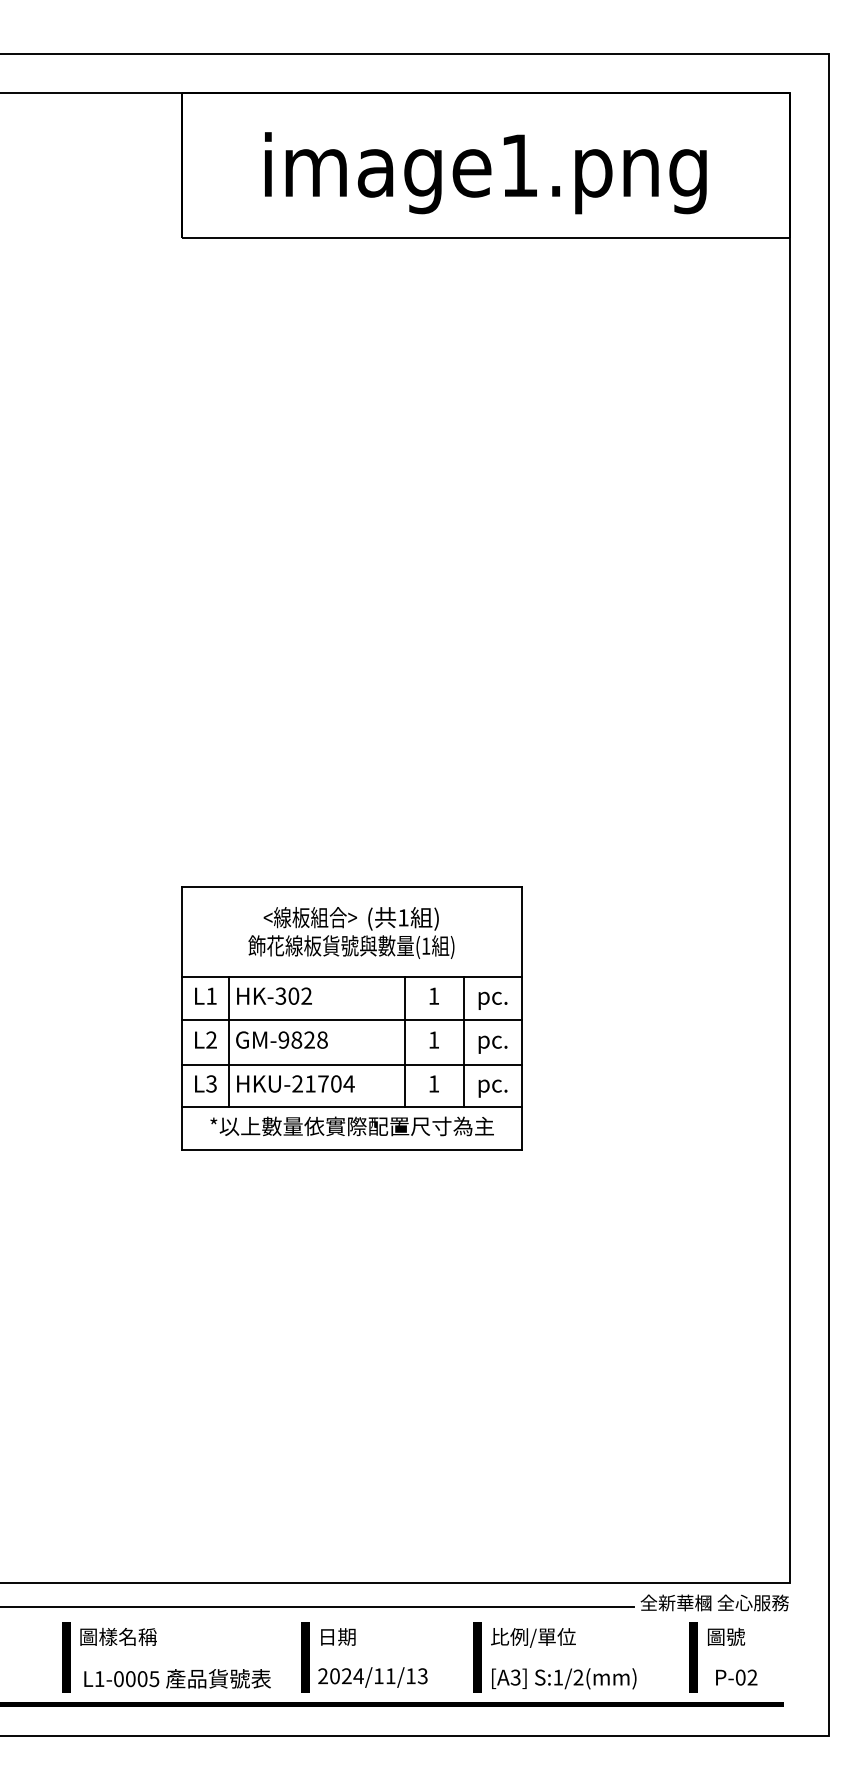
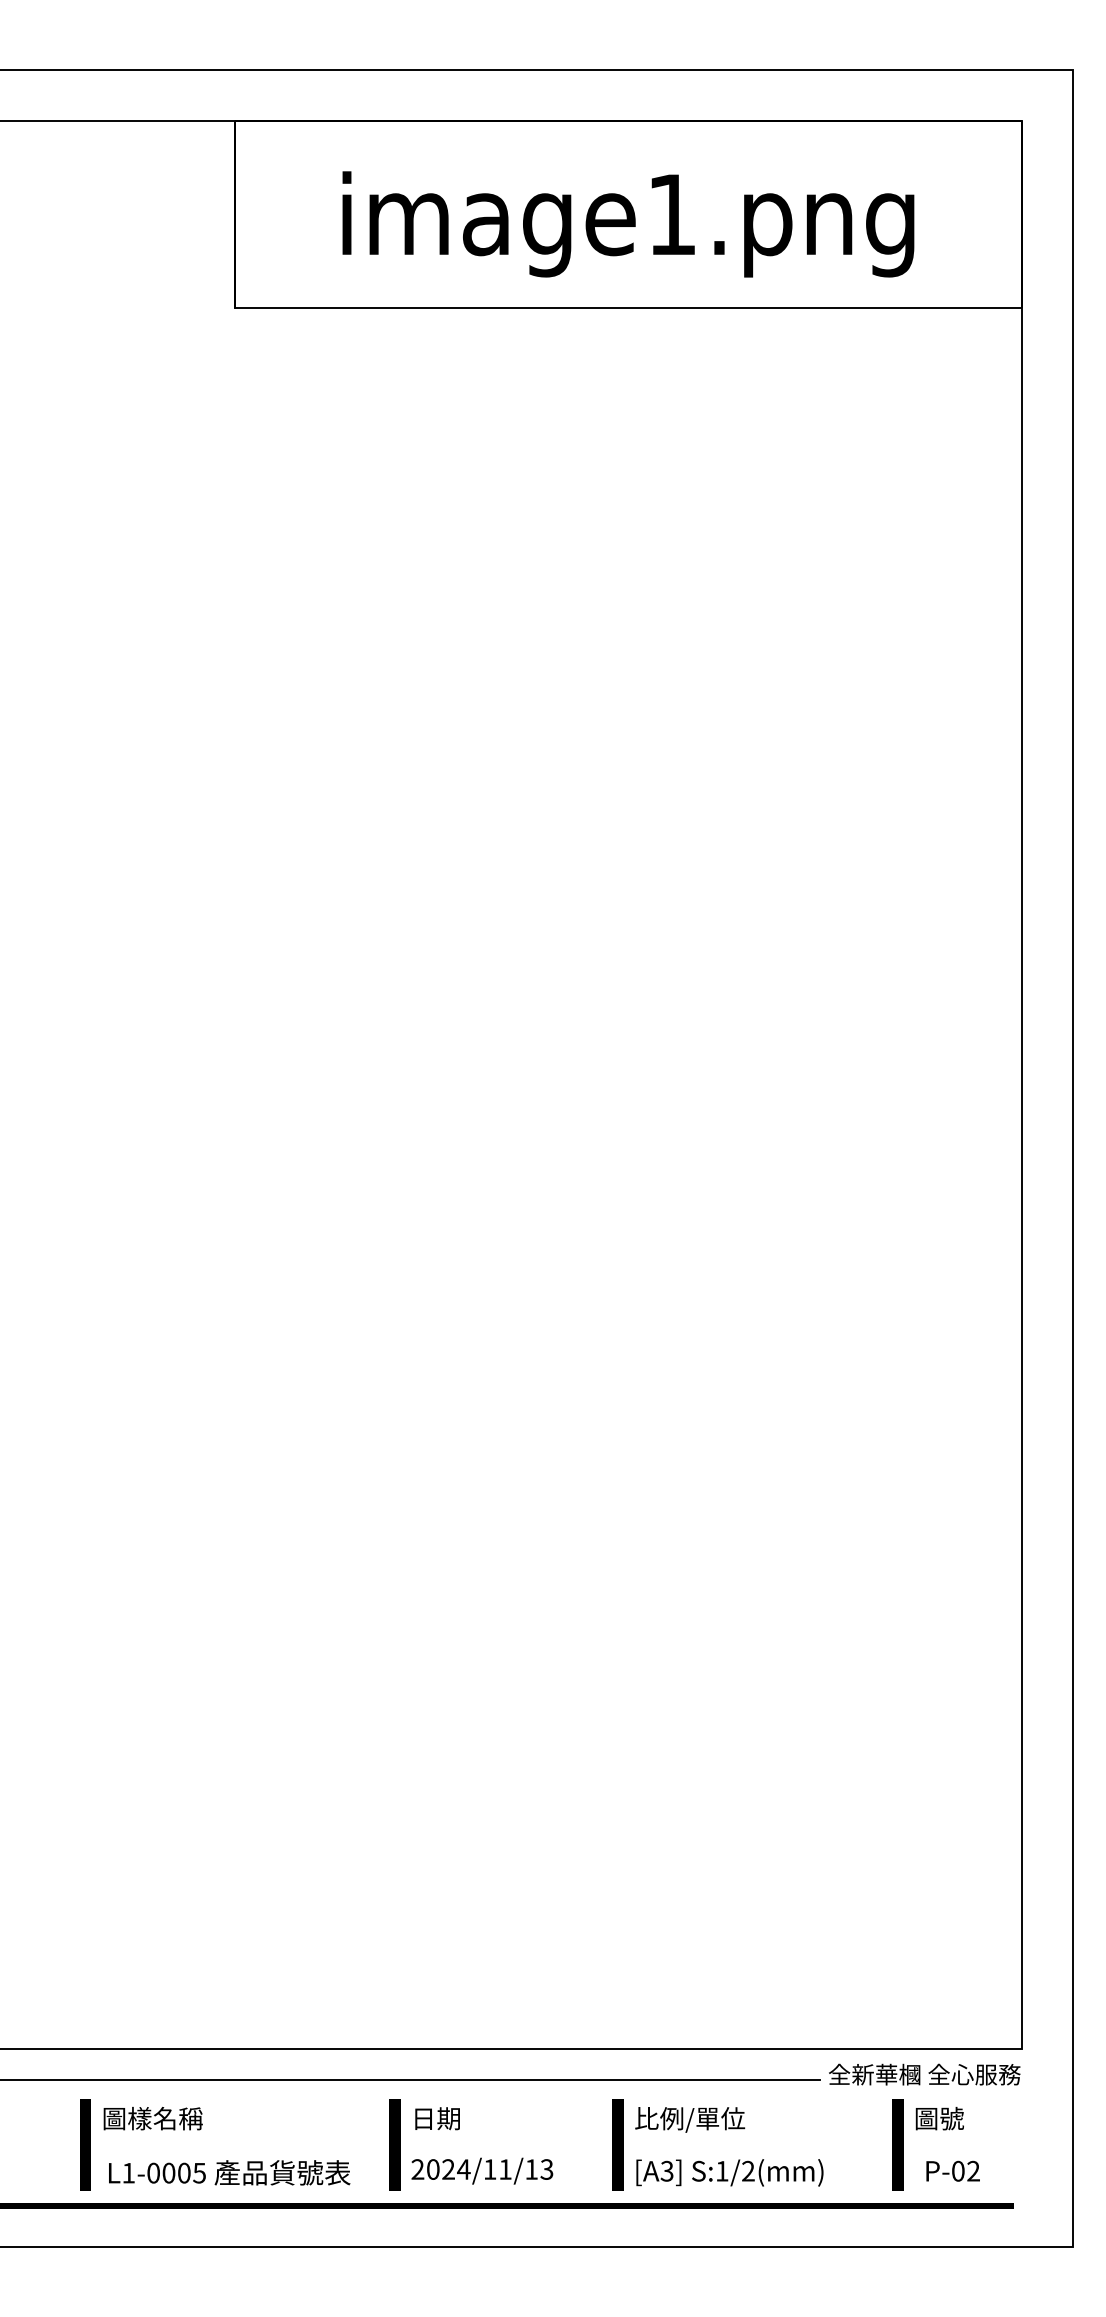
part: (351, 1018) -> (454, 1318), removed

